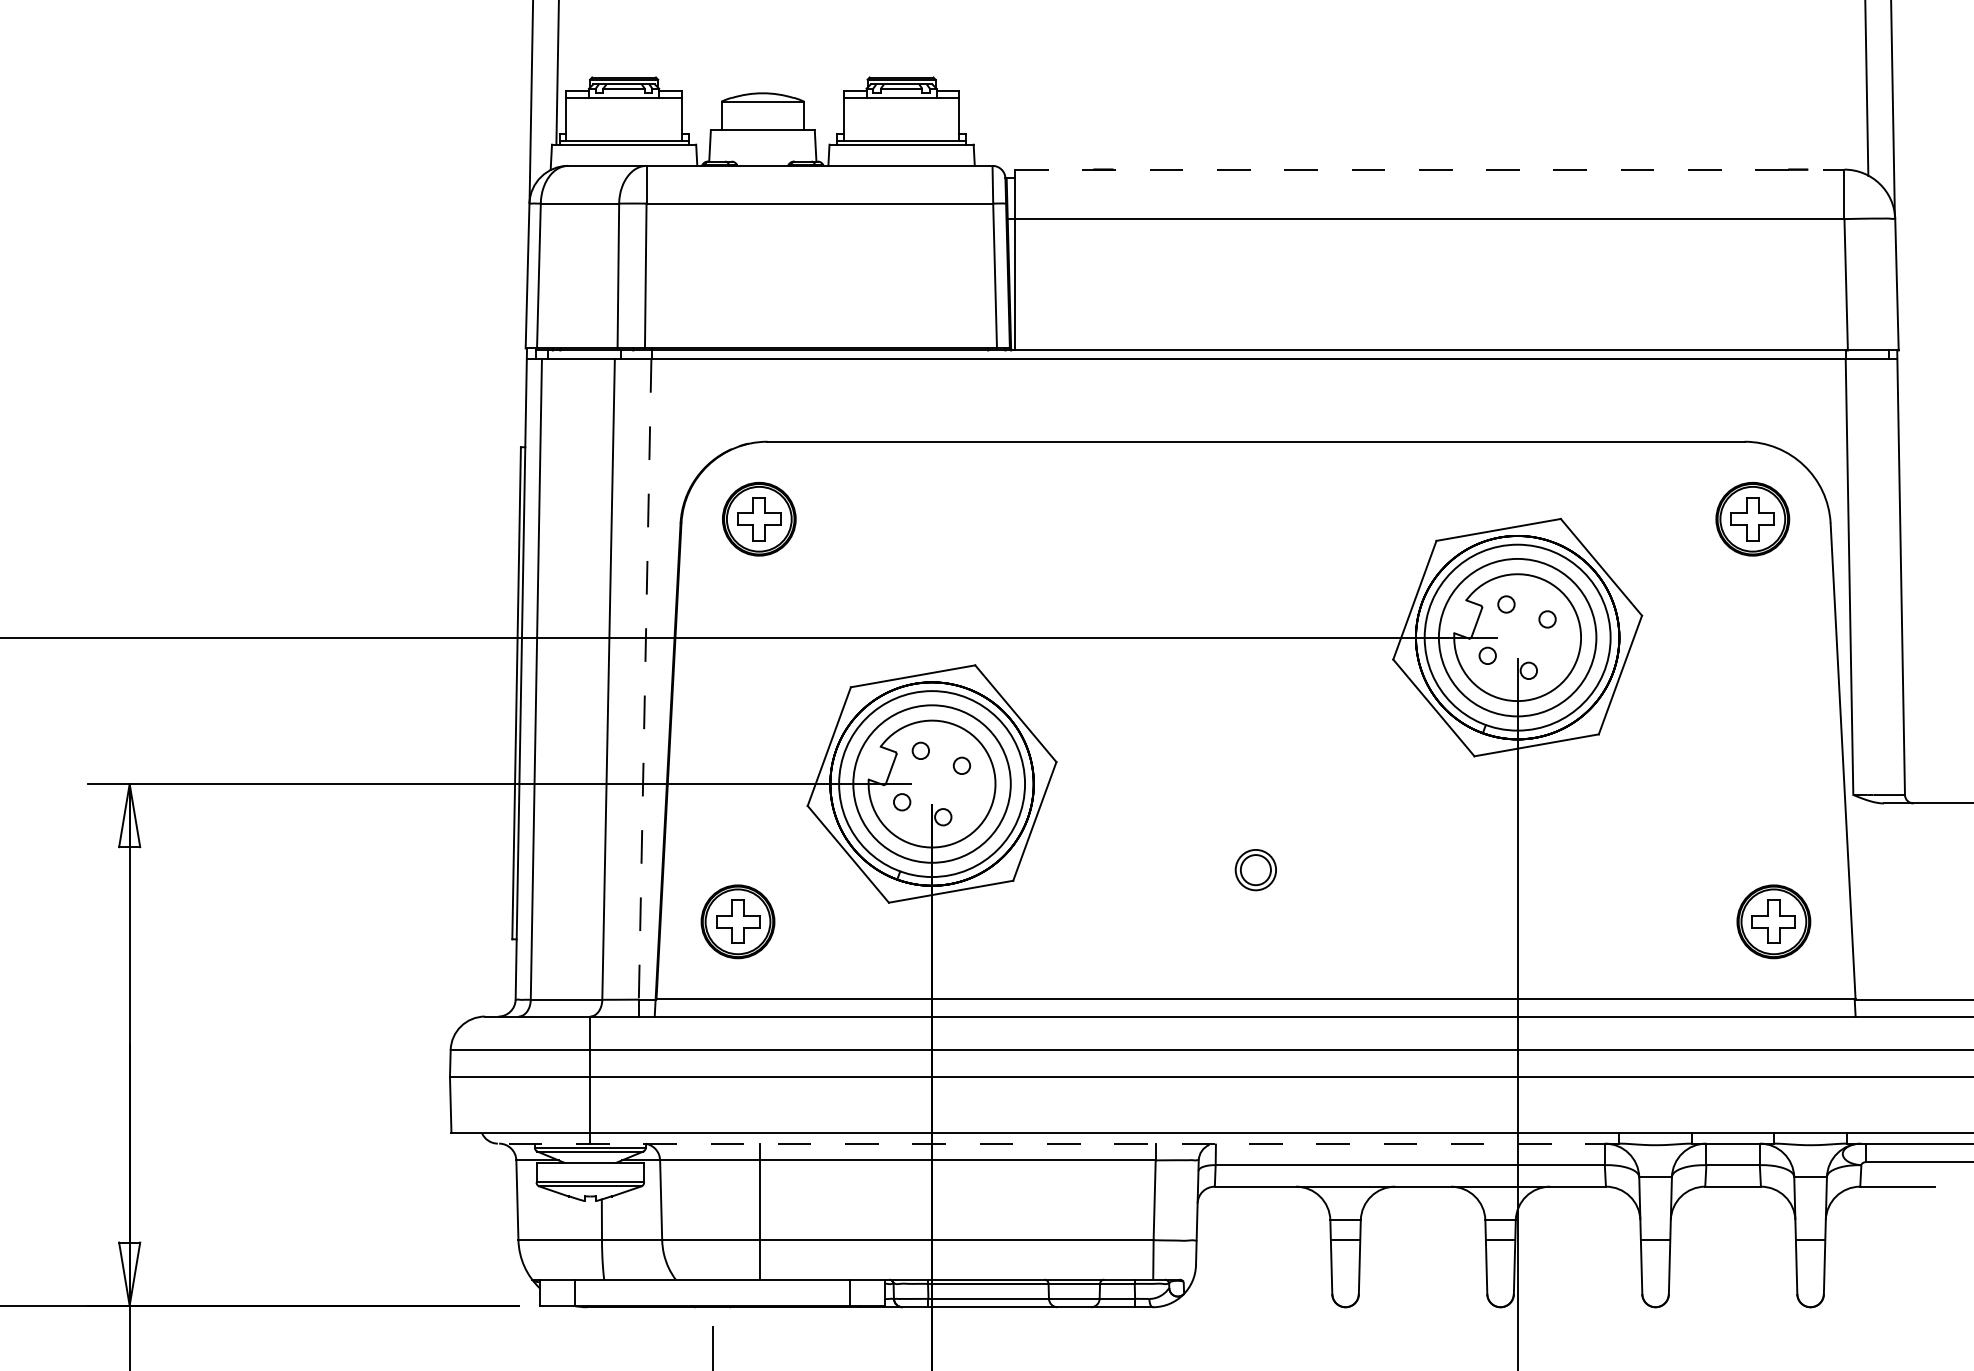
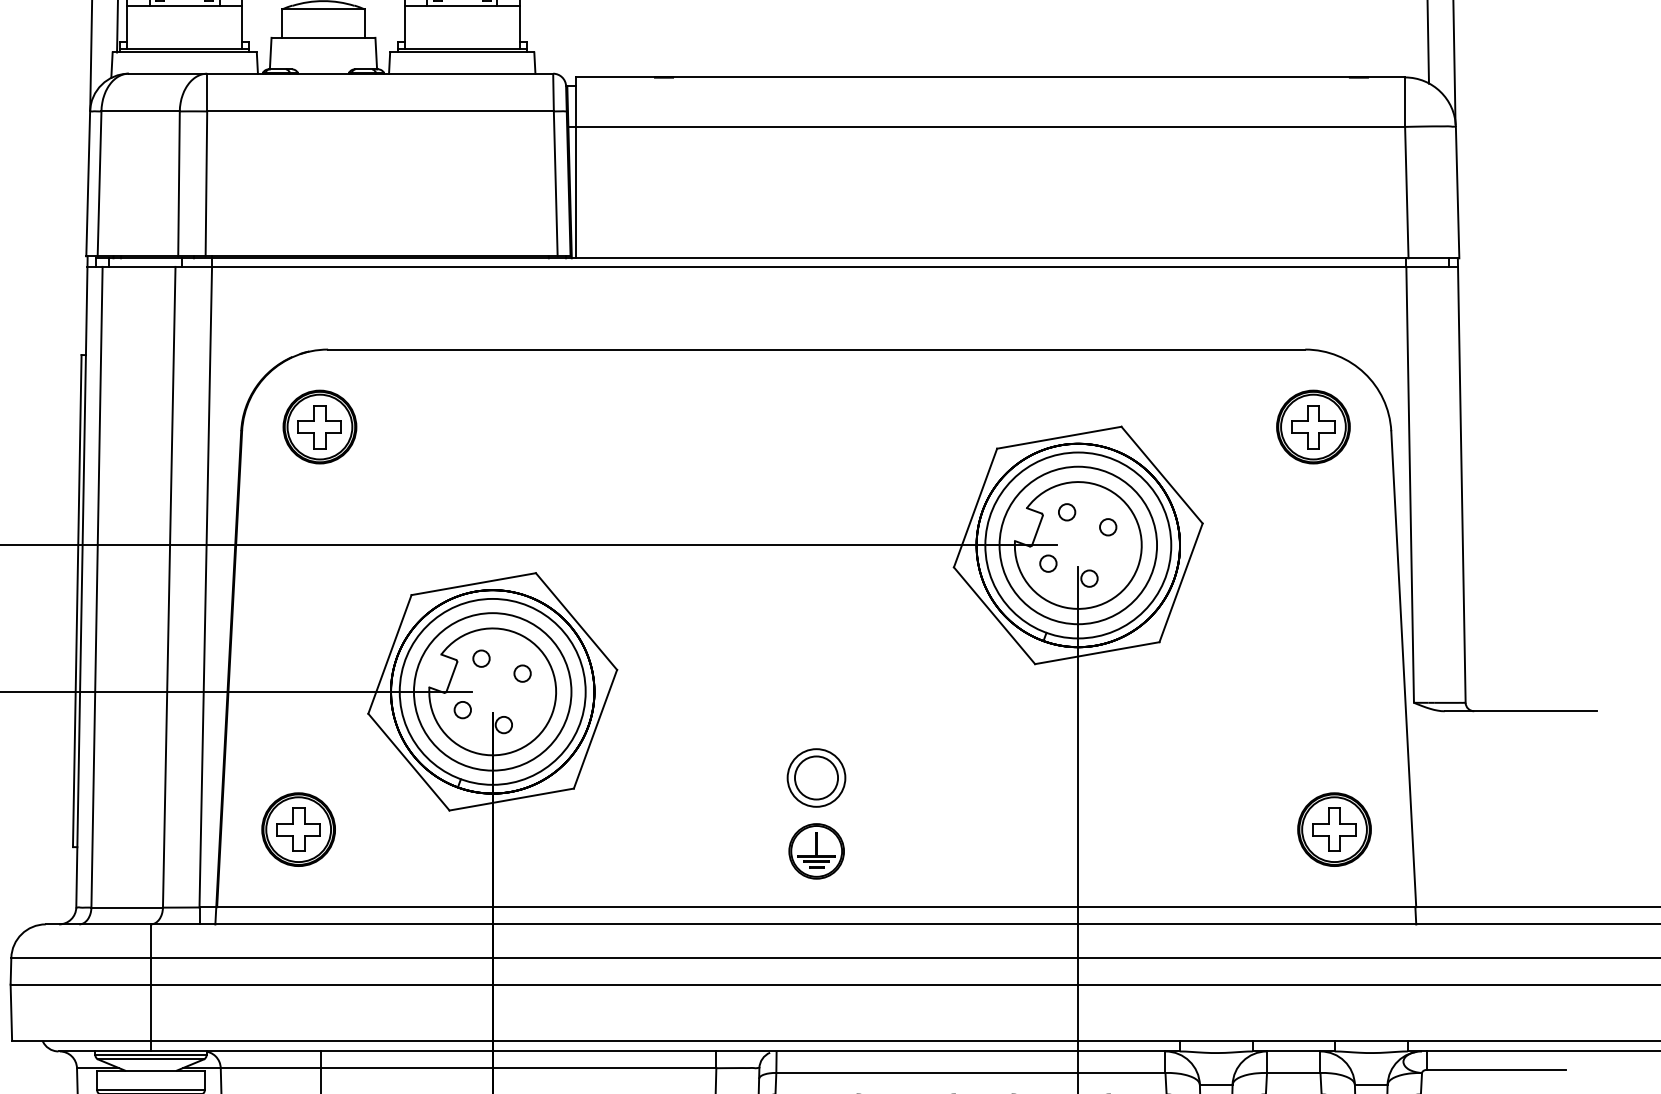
line: (1429, 169) -> (990, 77), dashed -> solid
line: (645, 679) -> (206, 587), dashed -> solid
part: (1255, 869) -> (816, 777), size x1.43
part: (1255, 943) -> (816, 851), added
line: (1058, 1143) -> (619, 1051), dashed -> solid

